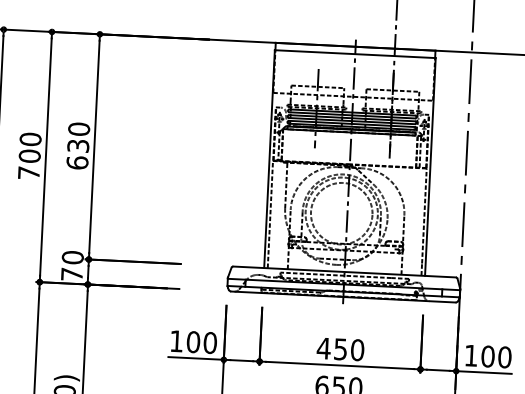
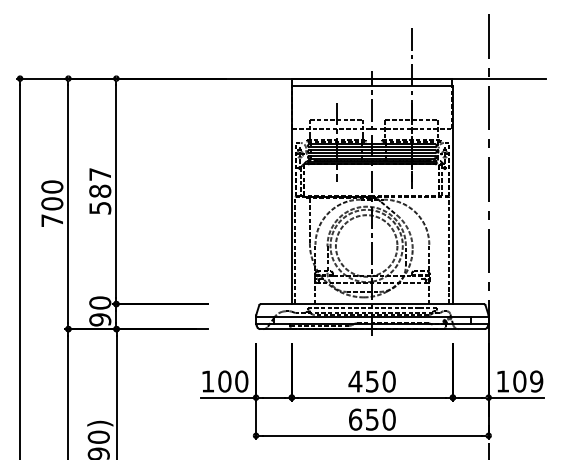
text: (78, 145) -> (100, 190), 630 -> 587
text: (72, 274) -> (100, 319), 70 -> 90
text: (504, 357) -> (536, 381), 100 -> 109

